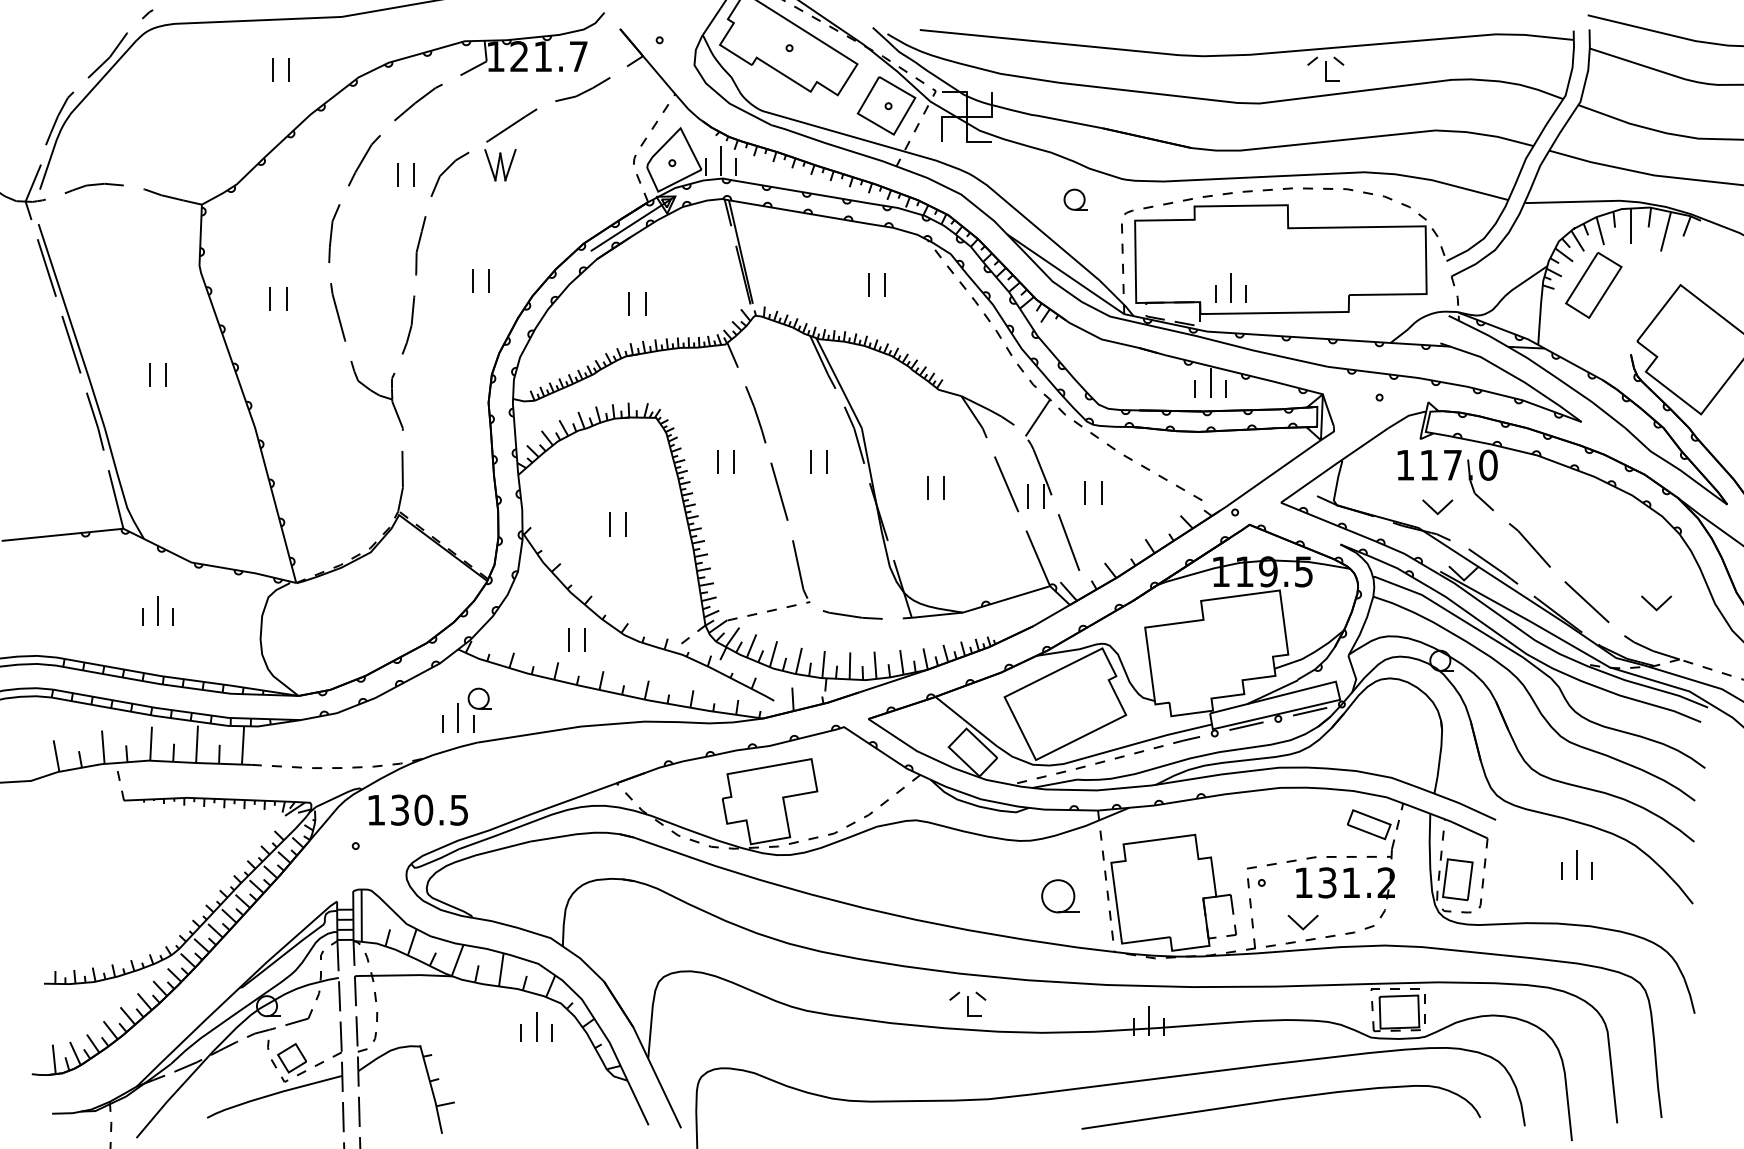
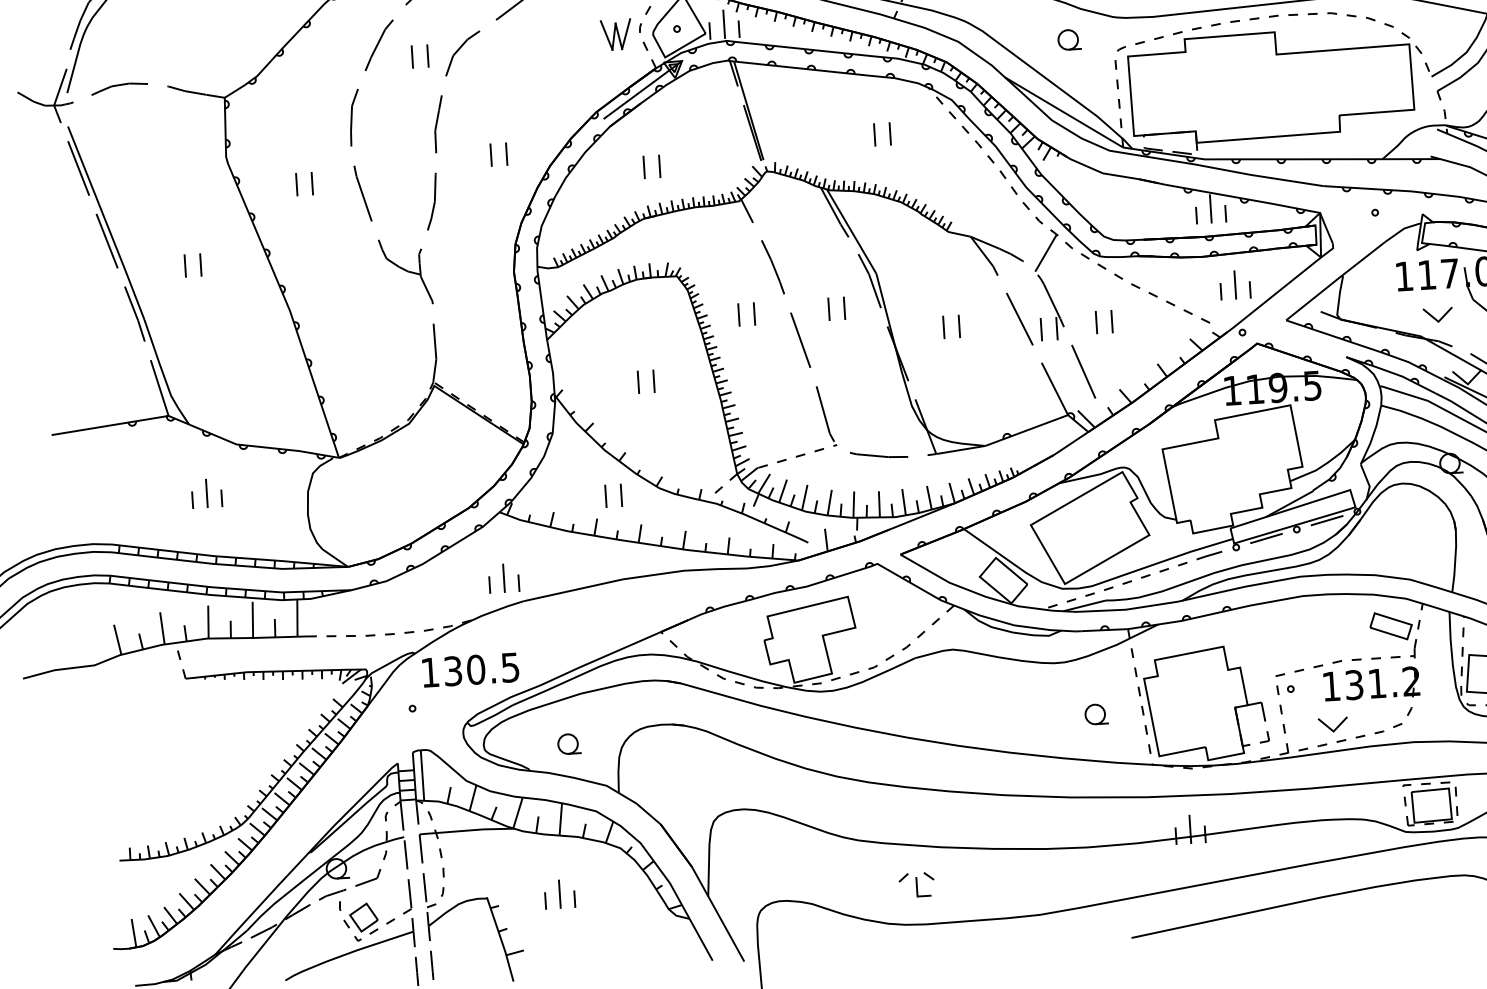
part: (500, 165) -> (616, 35), moved
part: (1230, 287) -> (1234, 284), moved
part: (479, 698) -> (568, 743), moved
part: (1059, 896) -> (1096, 714), size x0.62
part: (967, 1003) -> (916, 884), moved
part: (536, 1026) -> (559, 893), moved

